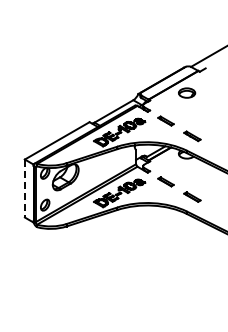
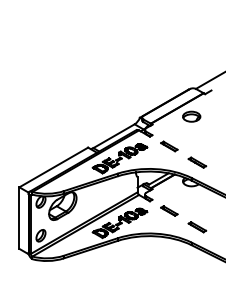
line: (24, 188) -> (19, 218), dashed -> solid

